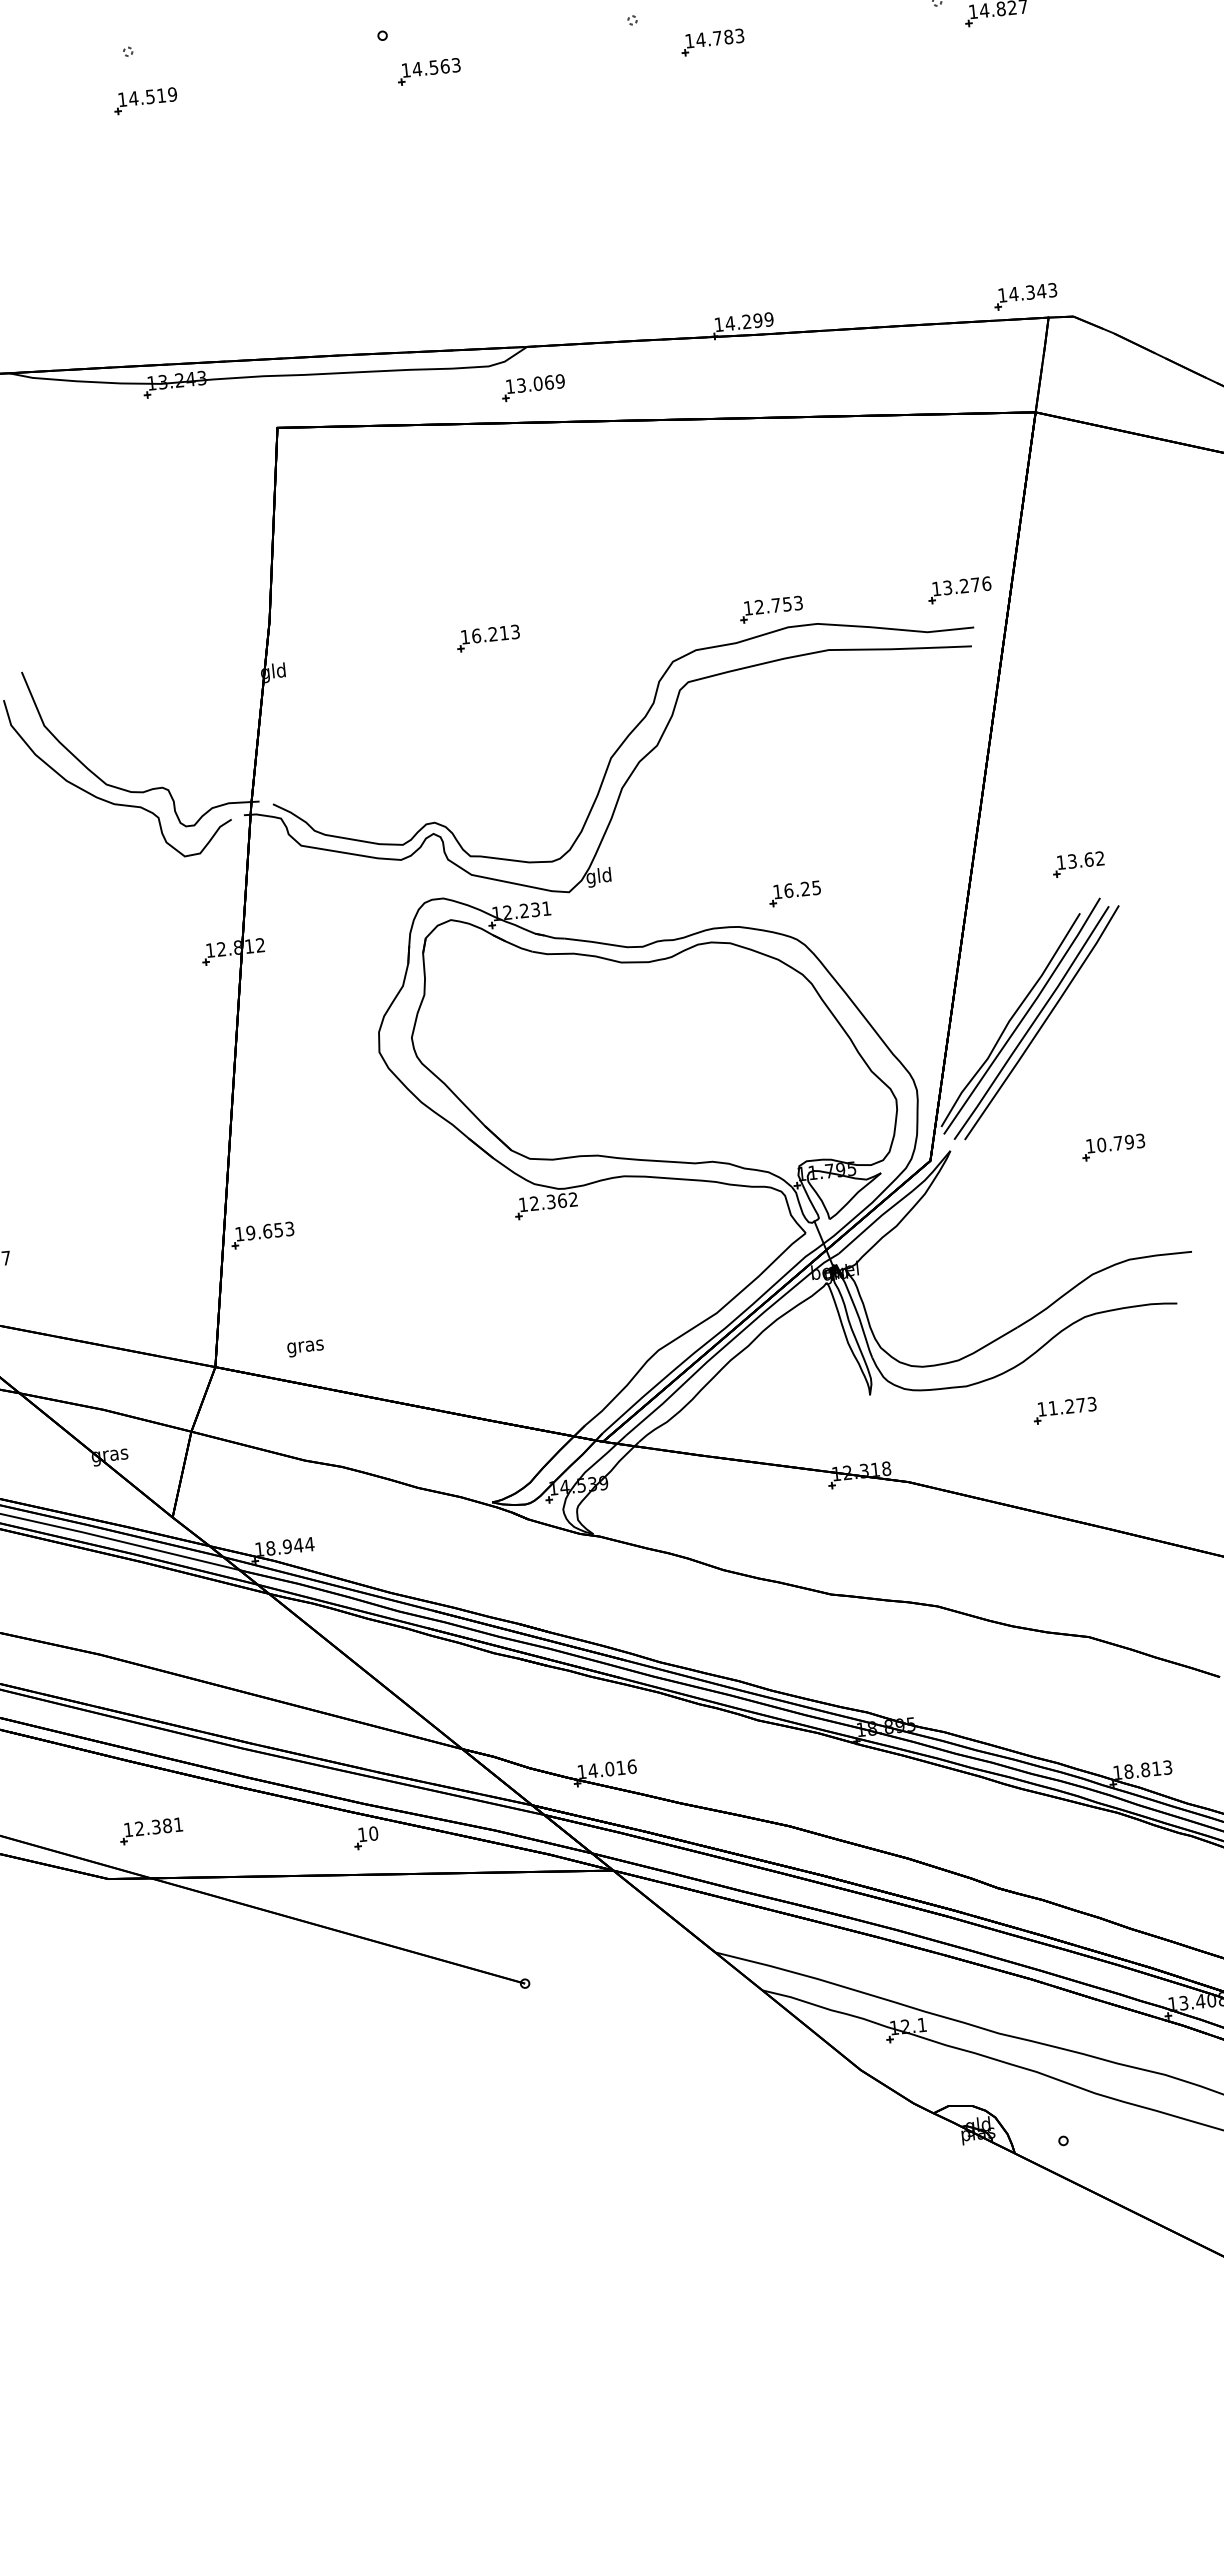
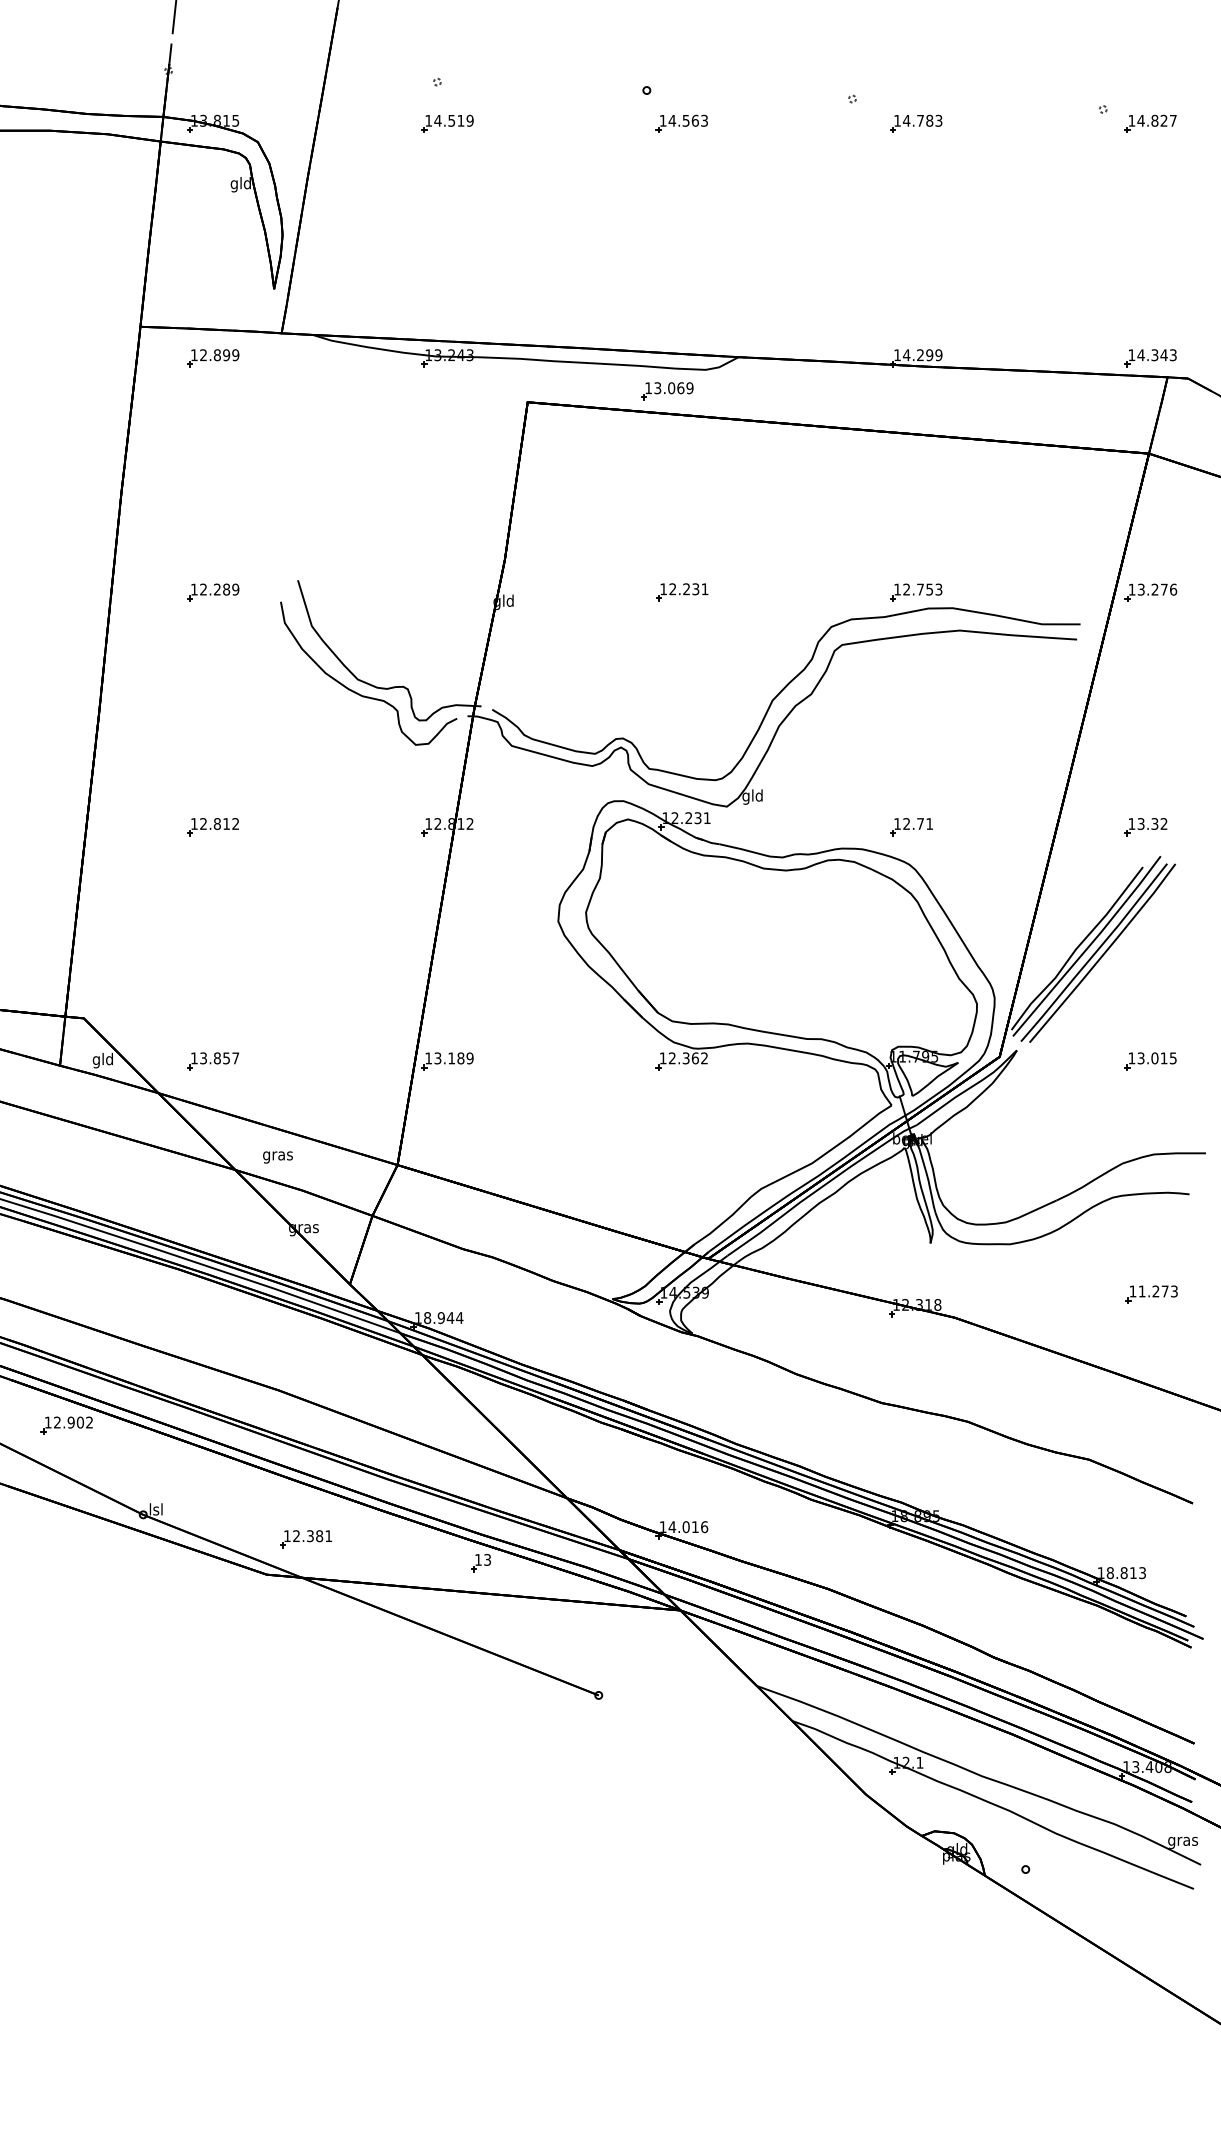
part: (533, 388) -> (667, 391), moved
part: (959, 590) -> (1150, 592), moved
text: (495, 634) -> (688, 589), 16.213 -> 12.231
text: (1088, 859) -> (1154, 823), 13.62 -> 13.32
text: (802, 888) -> (918, 823), 16.25 -> 12.71
text: (1120, 1143) -> (1156, 1058), 10.793 -> 13.015
text: (269, 1231) -> (453, 1058), 19.653 -> 13.189
text: (305, 1348) -> (277, 1157), moved
part: (1064, 1410) -> (1151, 1294), moved
text: (373, 1833) -> (487, 1559), 10 -> 13

